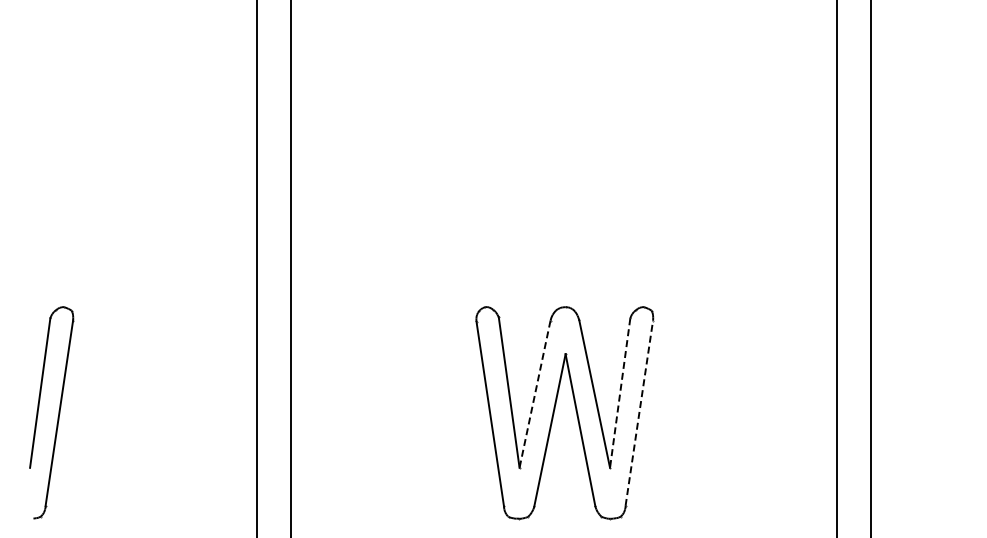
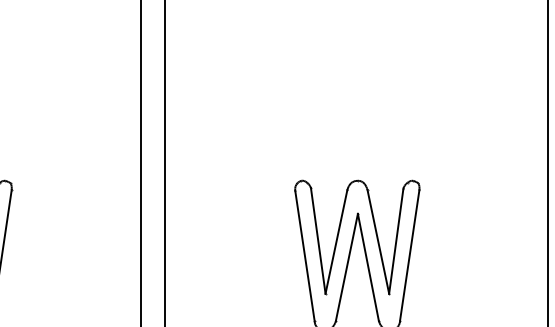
line: (620, 393) -> (396, 241), dashed -> solid
line: (534, 394) -> (336, 242), dashed -> solid
line: (639, 413) -> (409, 255), dashed -> solid

